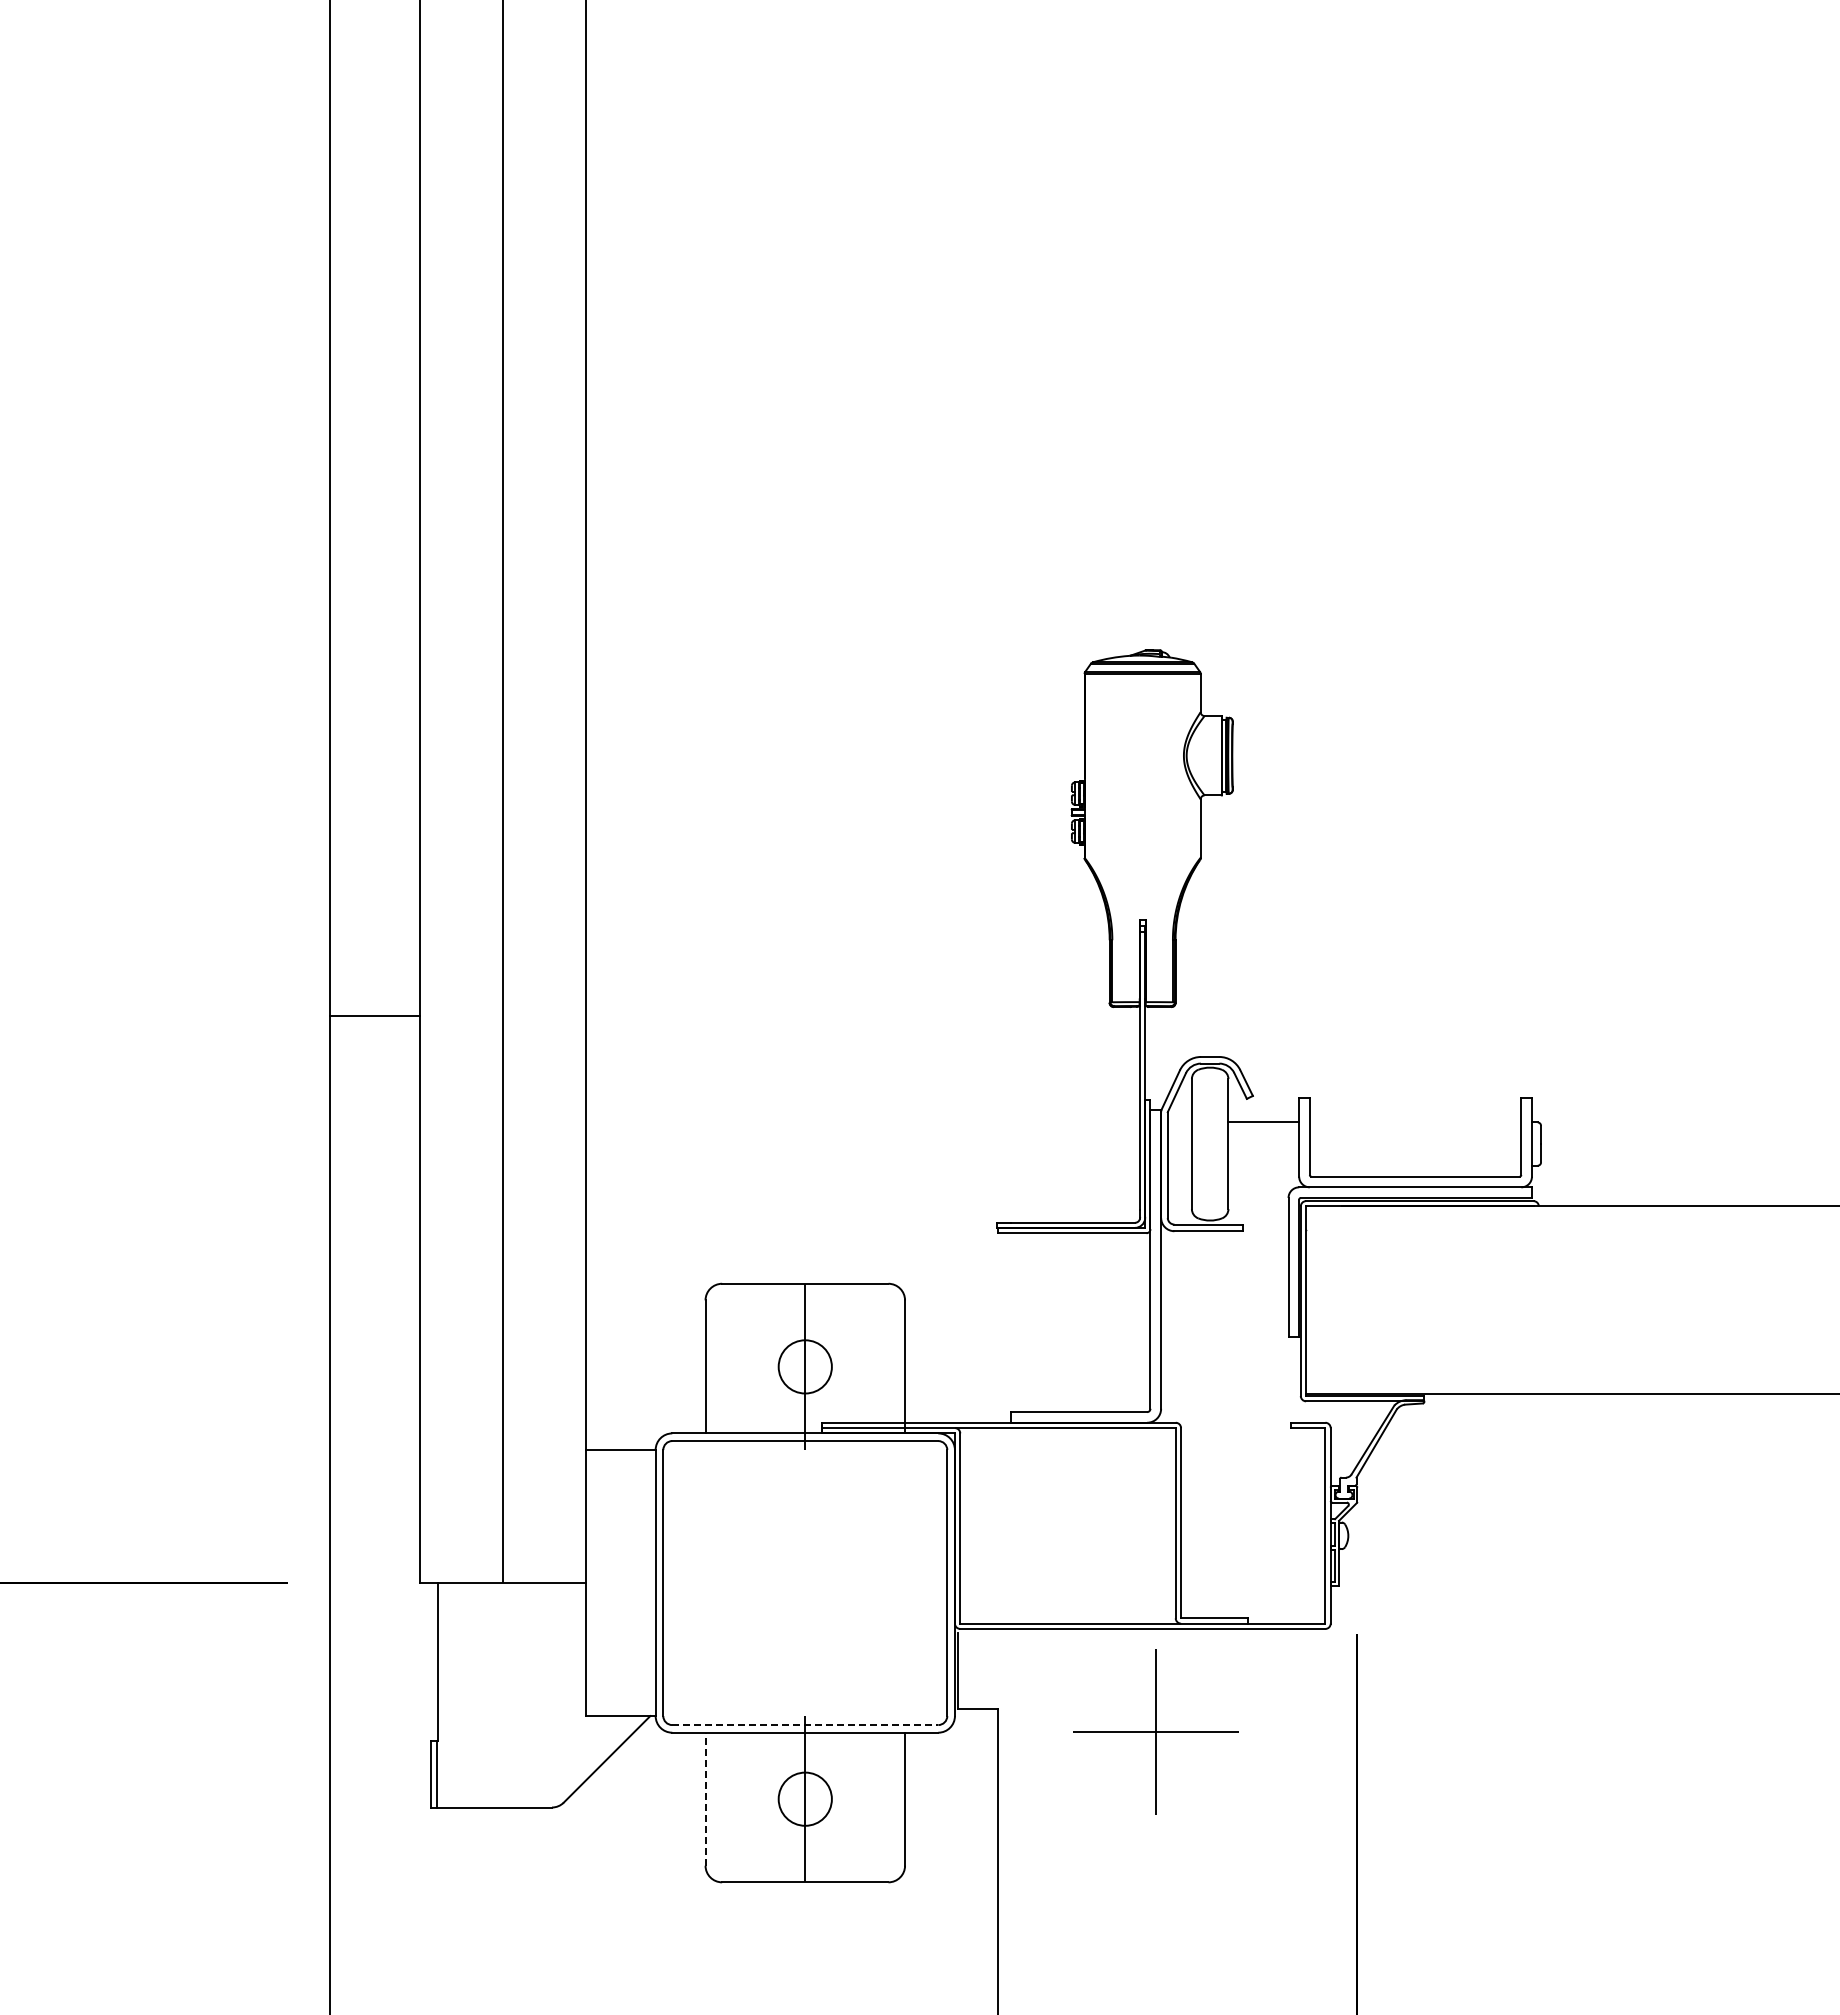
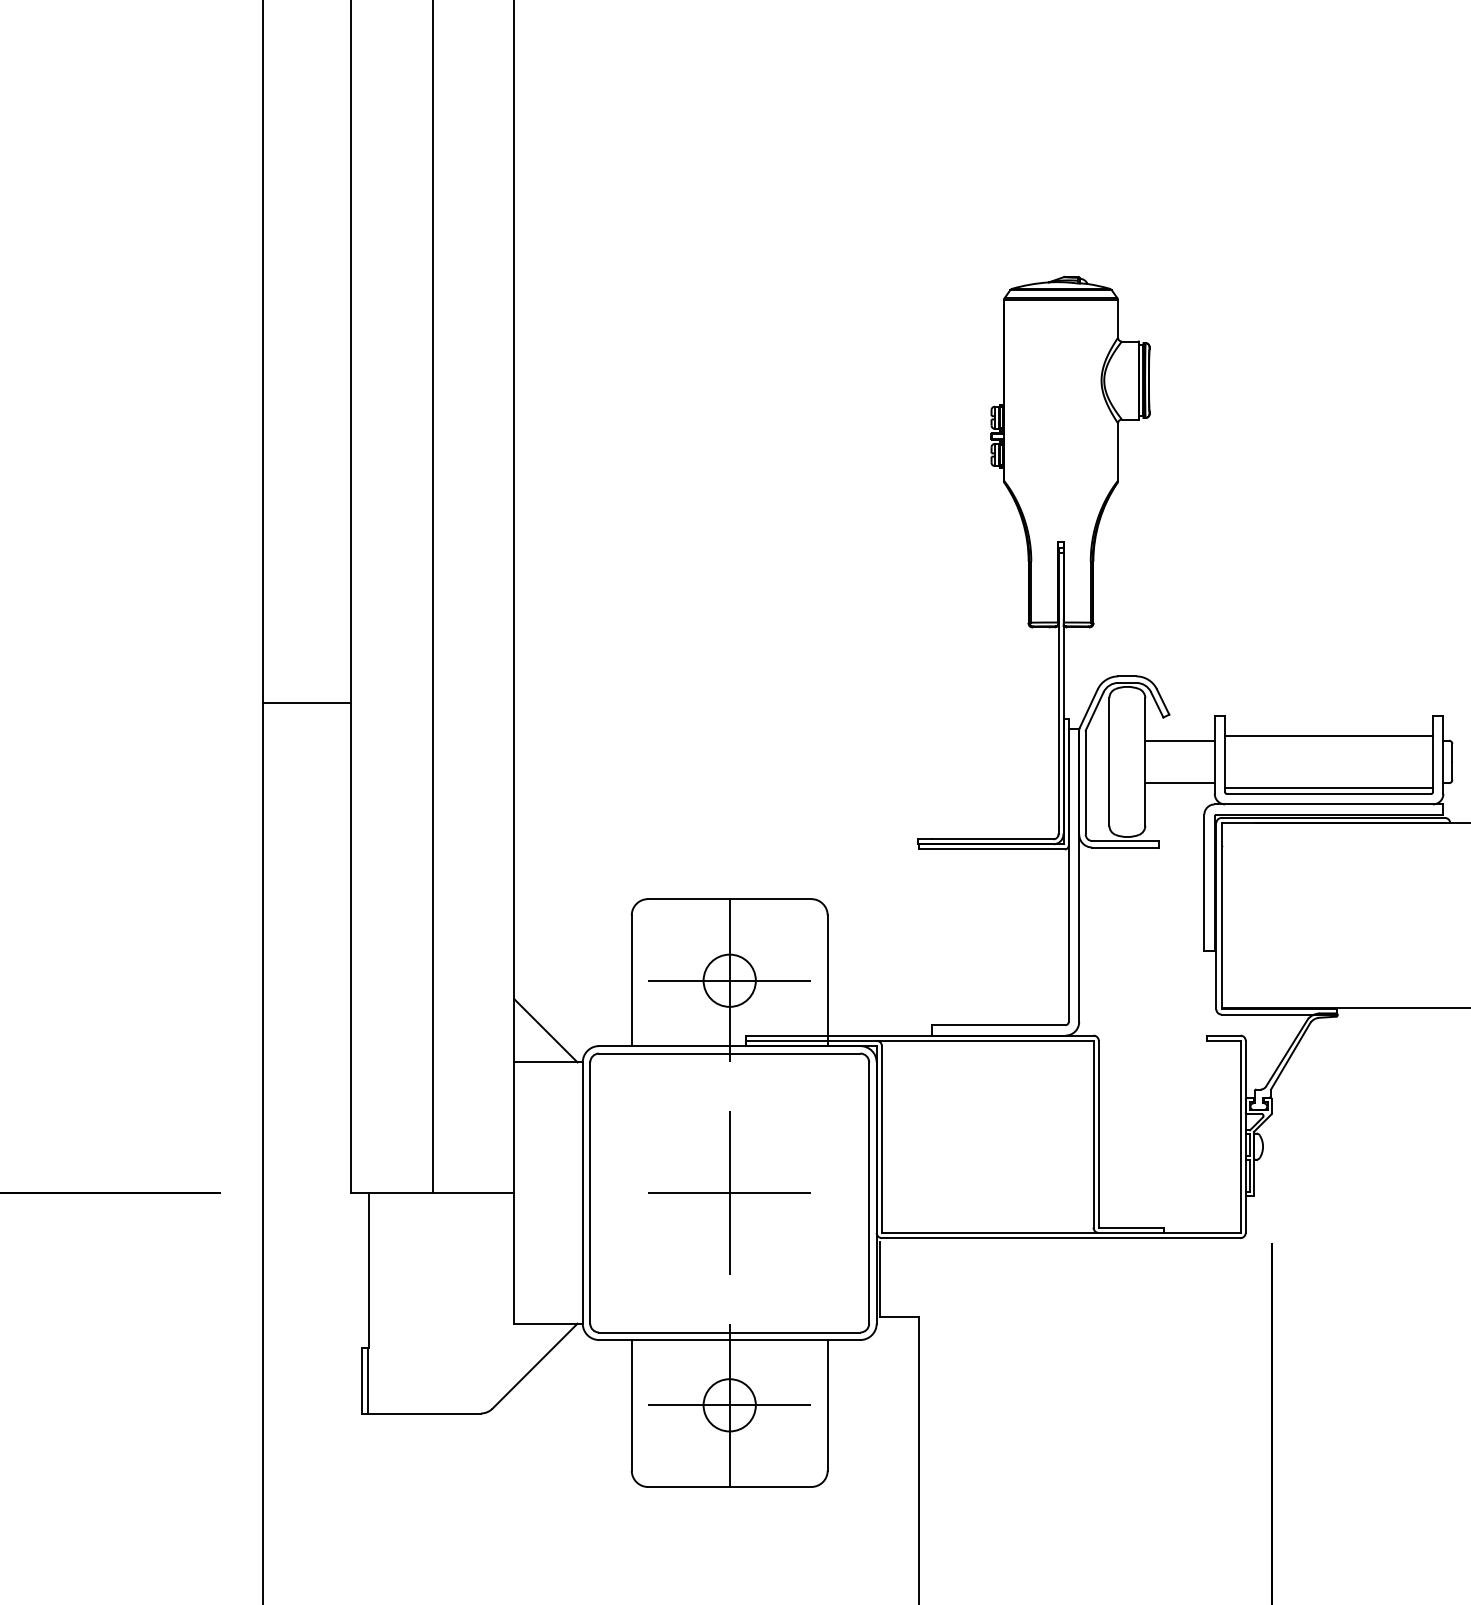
line: (374, 1016) -> (306, 703), moved
line: (1415, 1117) -> (1329, 735), added
line: (1263, 1165) -> (1179, 782), added
line: (1415, 1170) -> (1329, 787), added
line: (805, 1366) -> (729, 980), added
line: (617, 1417) -> (545, 1030), added
line: (805, 1725) -> (729, 1332), dashed -> solid
part: (1155, 1731) -> (728, 1192), moved
line: (705, 1799) -> (631, 1405), dashed -> solid
line: (805, 1799) -> (729, 1405), added

